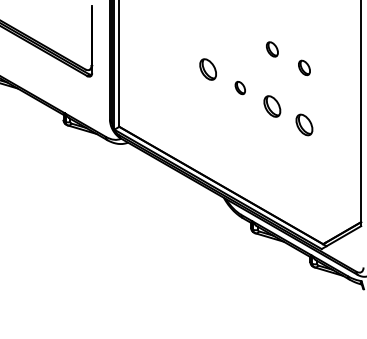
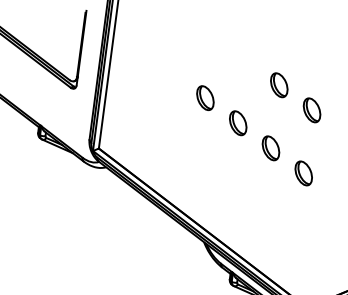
part: (272, 49) -> (279, 85), size x1.43
part: (304, 67) -> (312, 109), size x1.43
part: (240, 87) -> (238, 122), size x1.67

